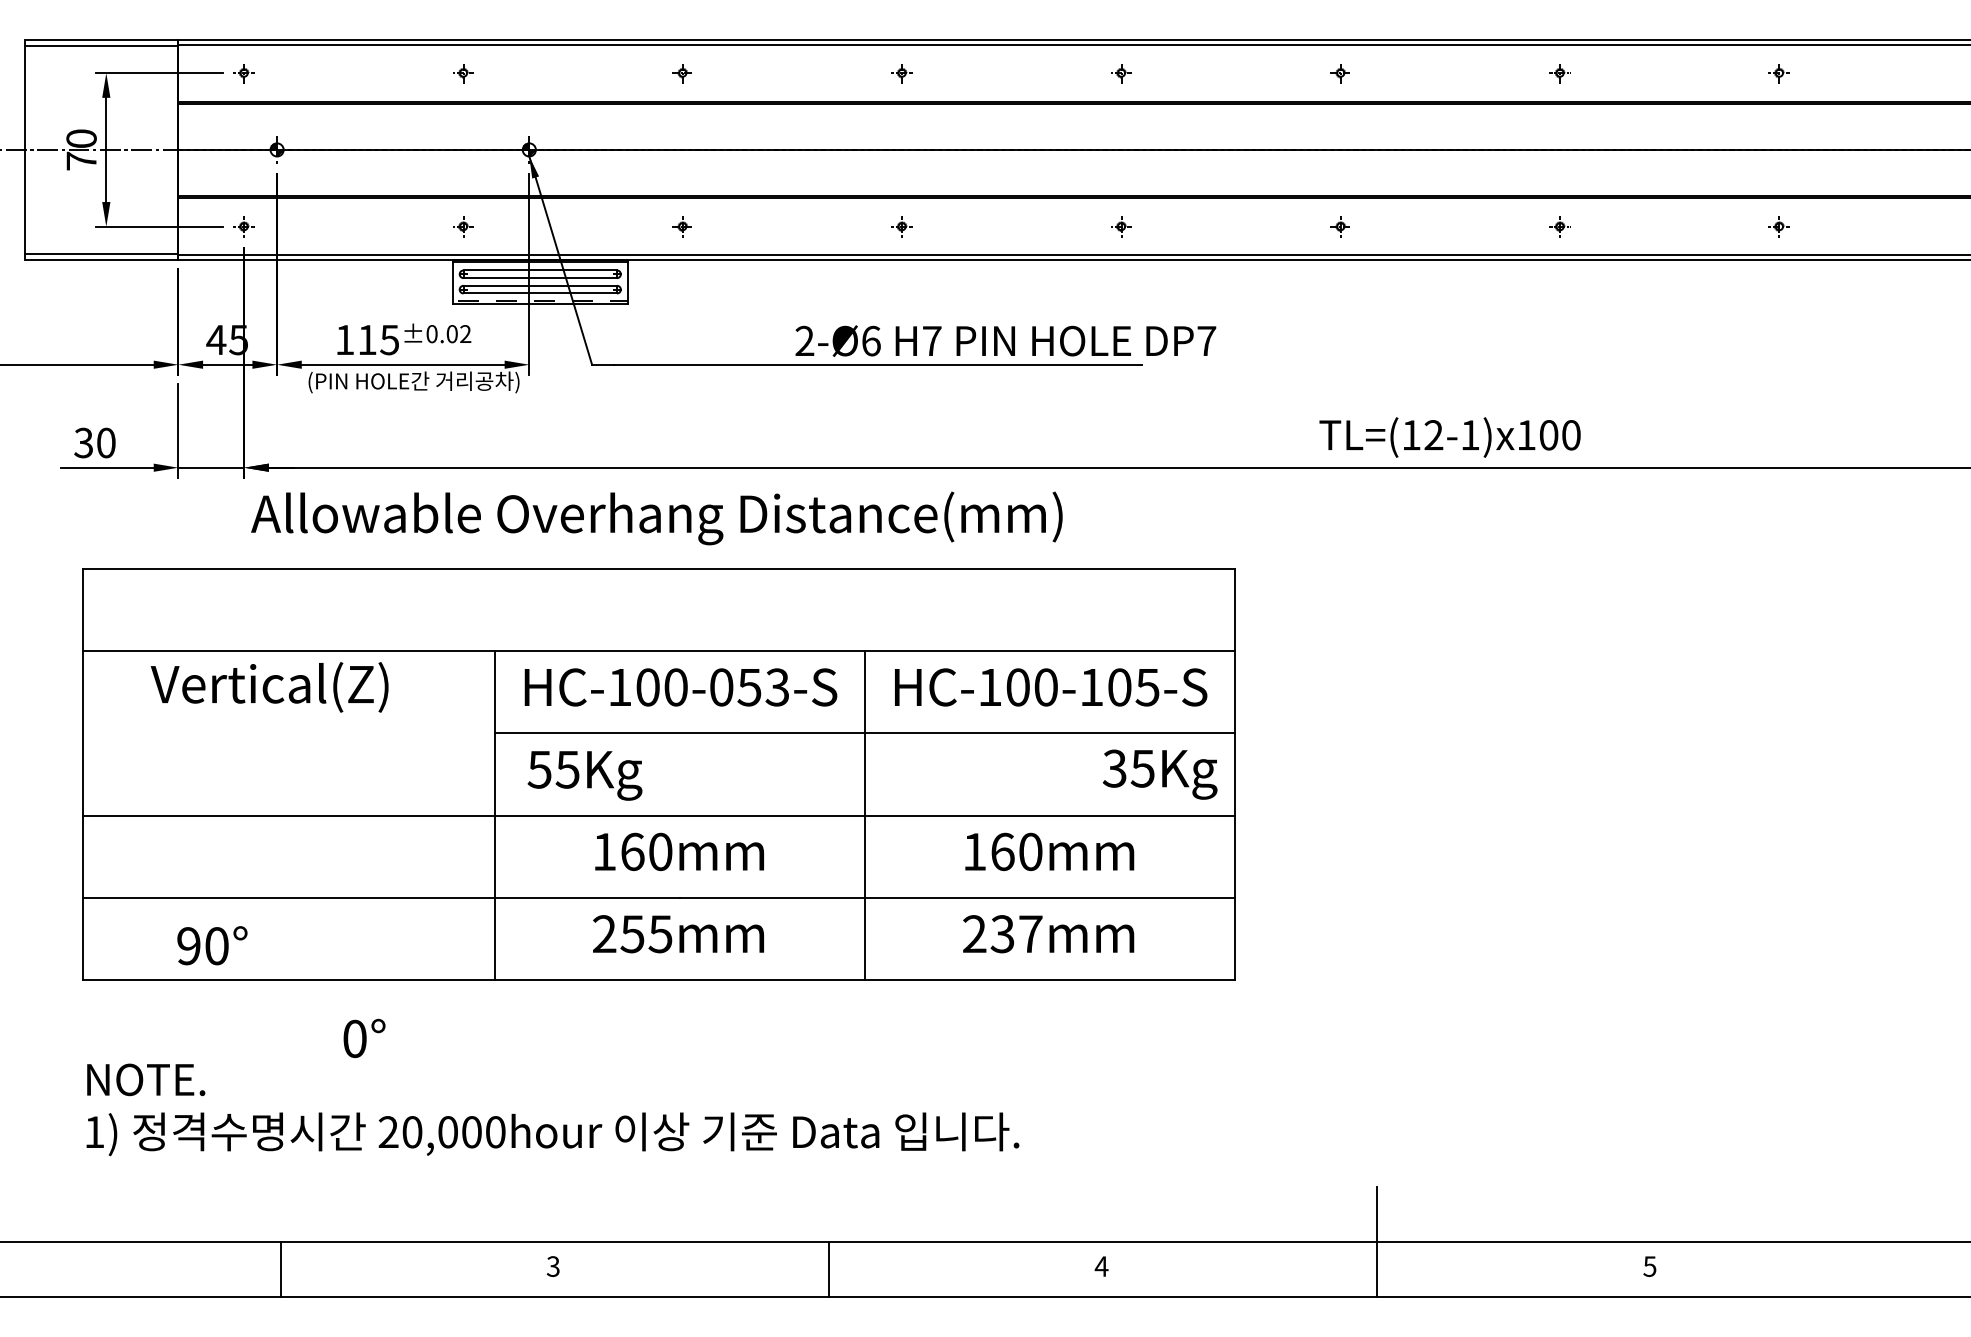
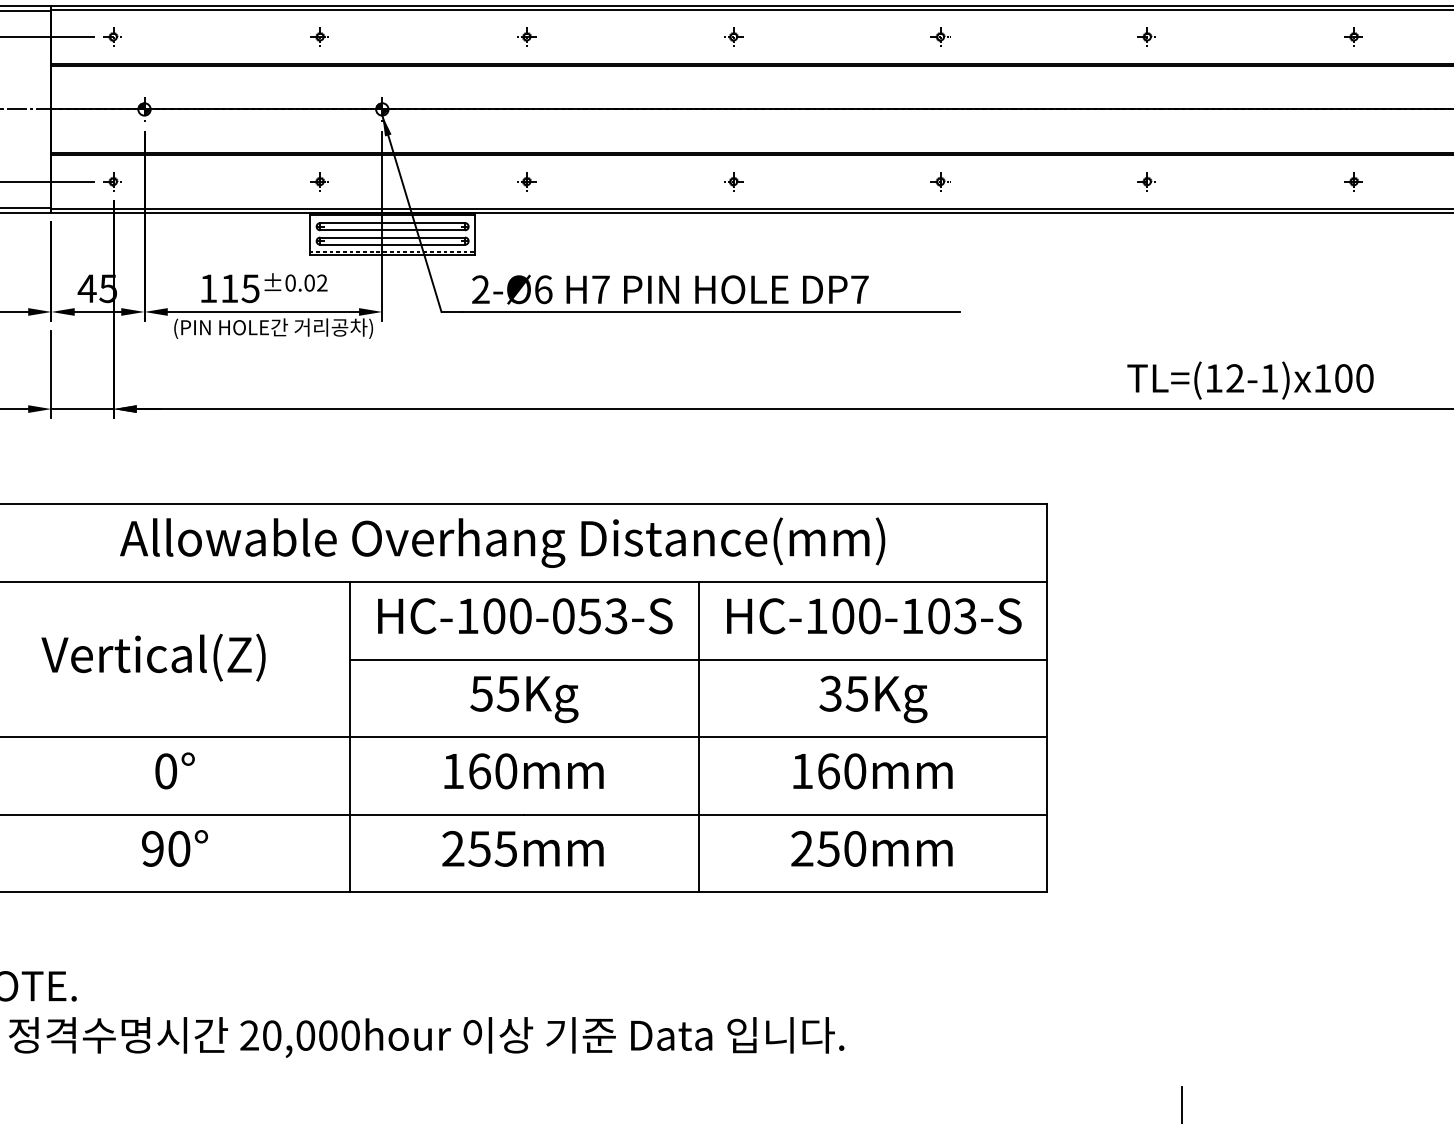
text: (1005, 340) -> (670, 289), moved
text: (656, 518) -> (502, 542), moved
text: (269, 687) -> (153, 657), moved
text: (1147, 687) -> (965, 616), HC-100-105-S -> HC-100-103-S
text: (1159, 774) -> (872, 699), moved
text: (584, 775) -> (523, 699), moved
text: (1016, 934) -> (841, 849), 237mm -> 250mm
text: (212, 945) -> (175, 848), moved
text: (364, 1037) -> (175, 770), moved

